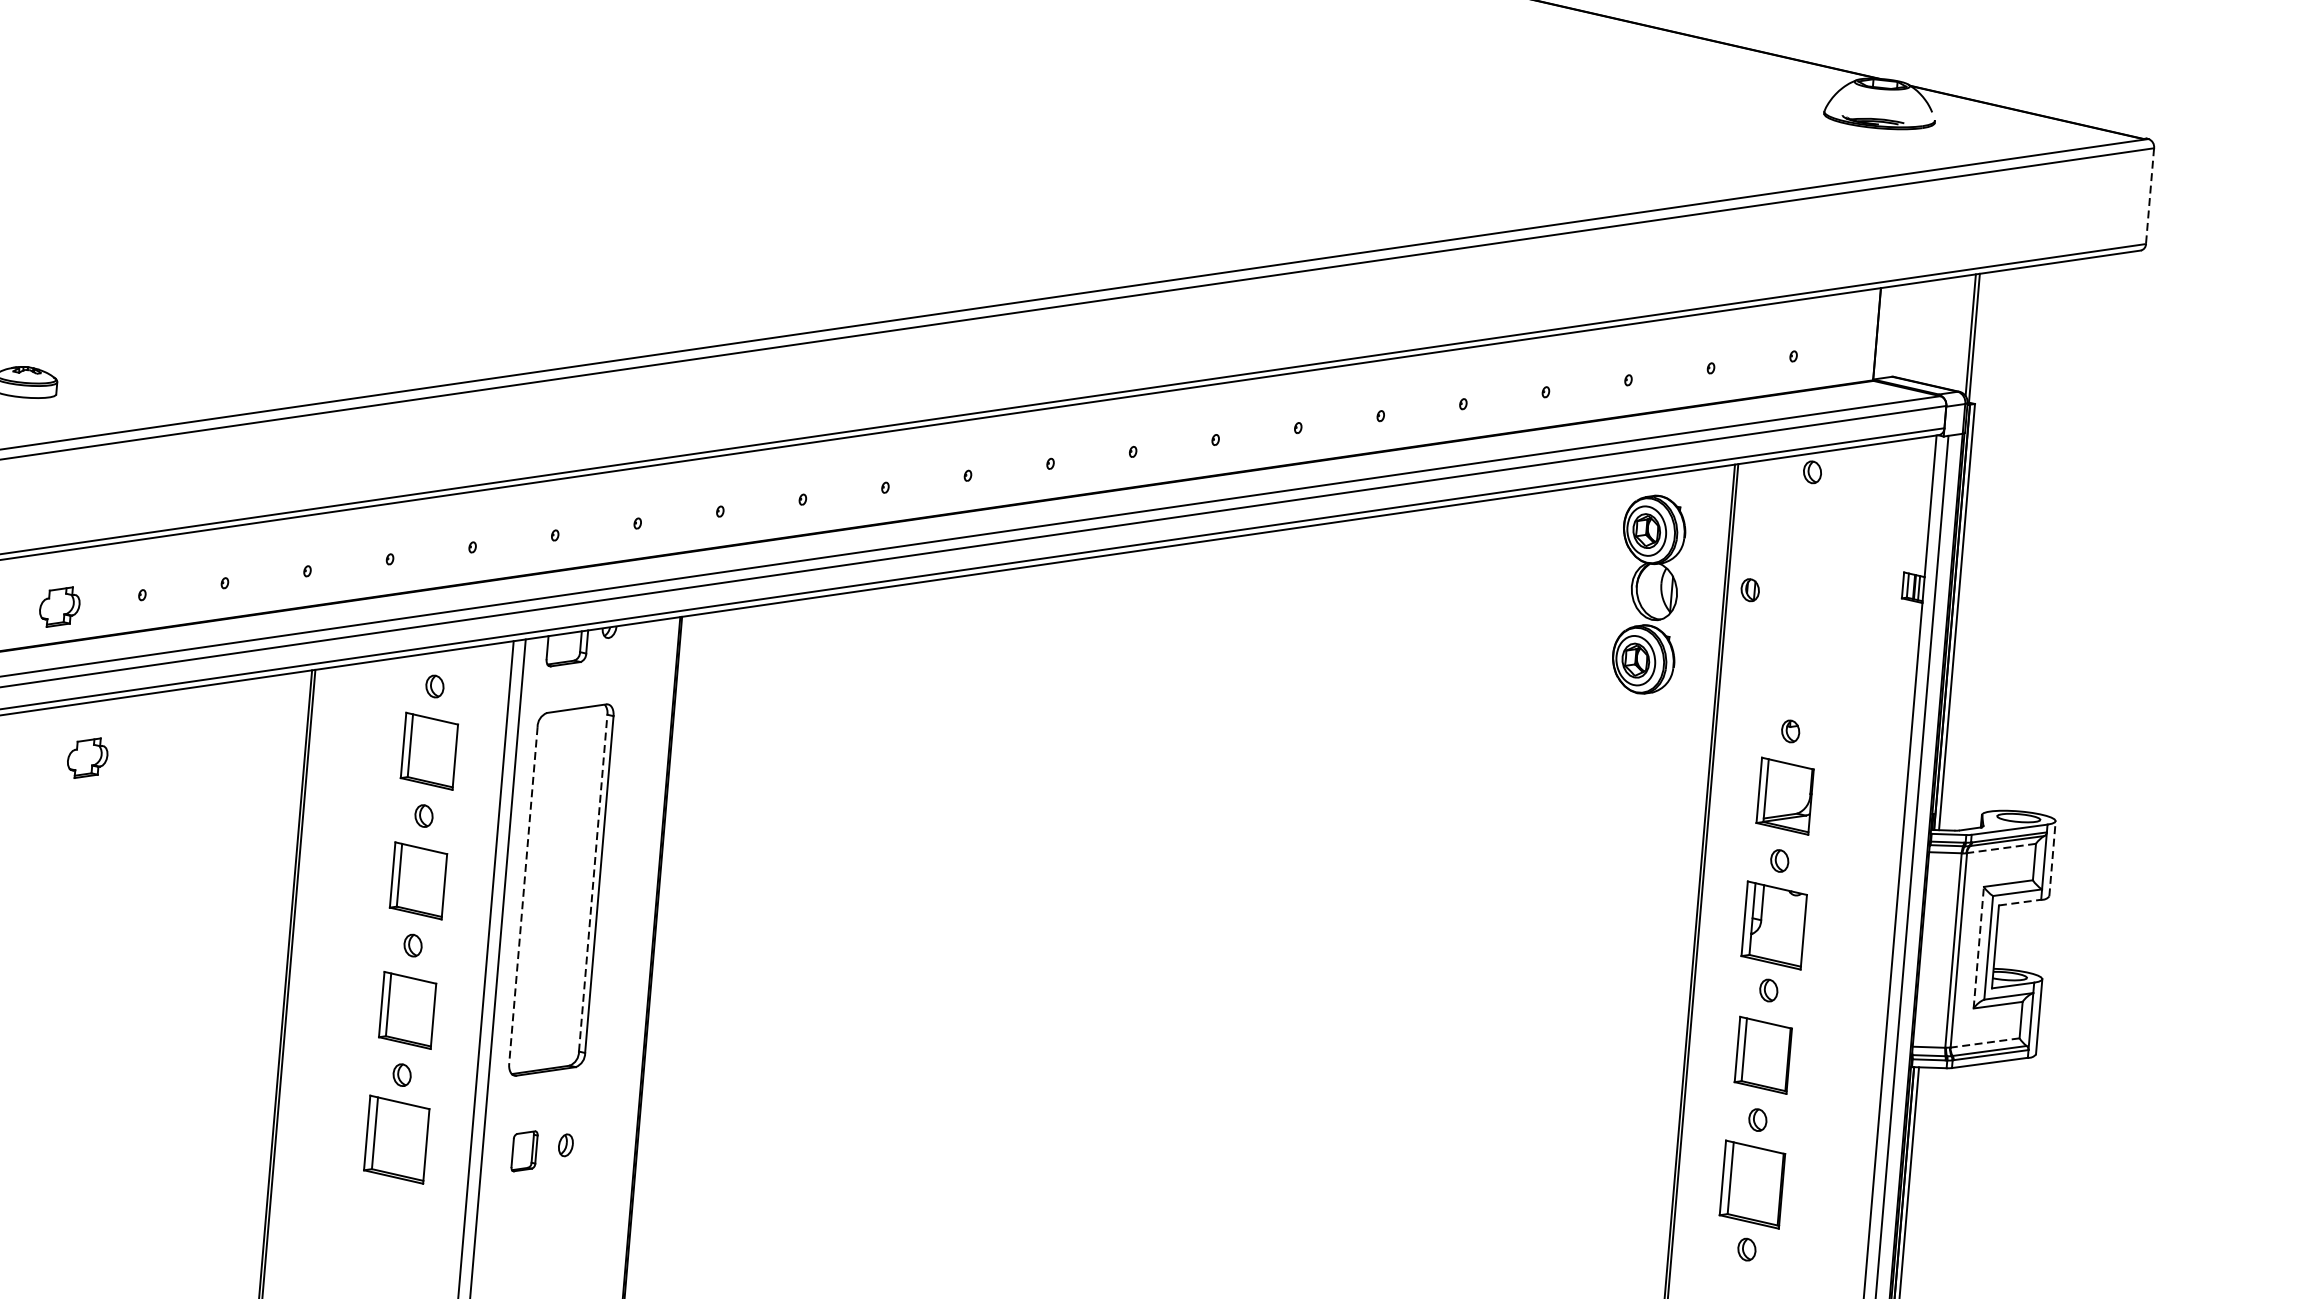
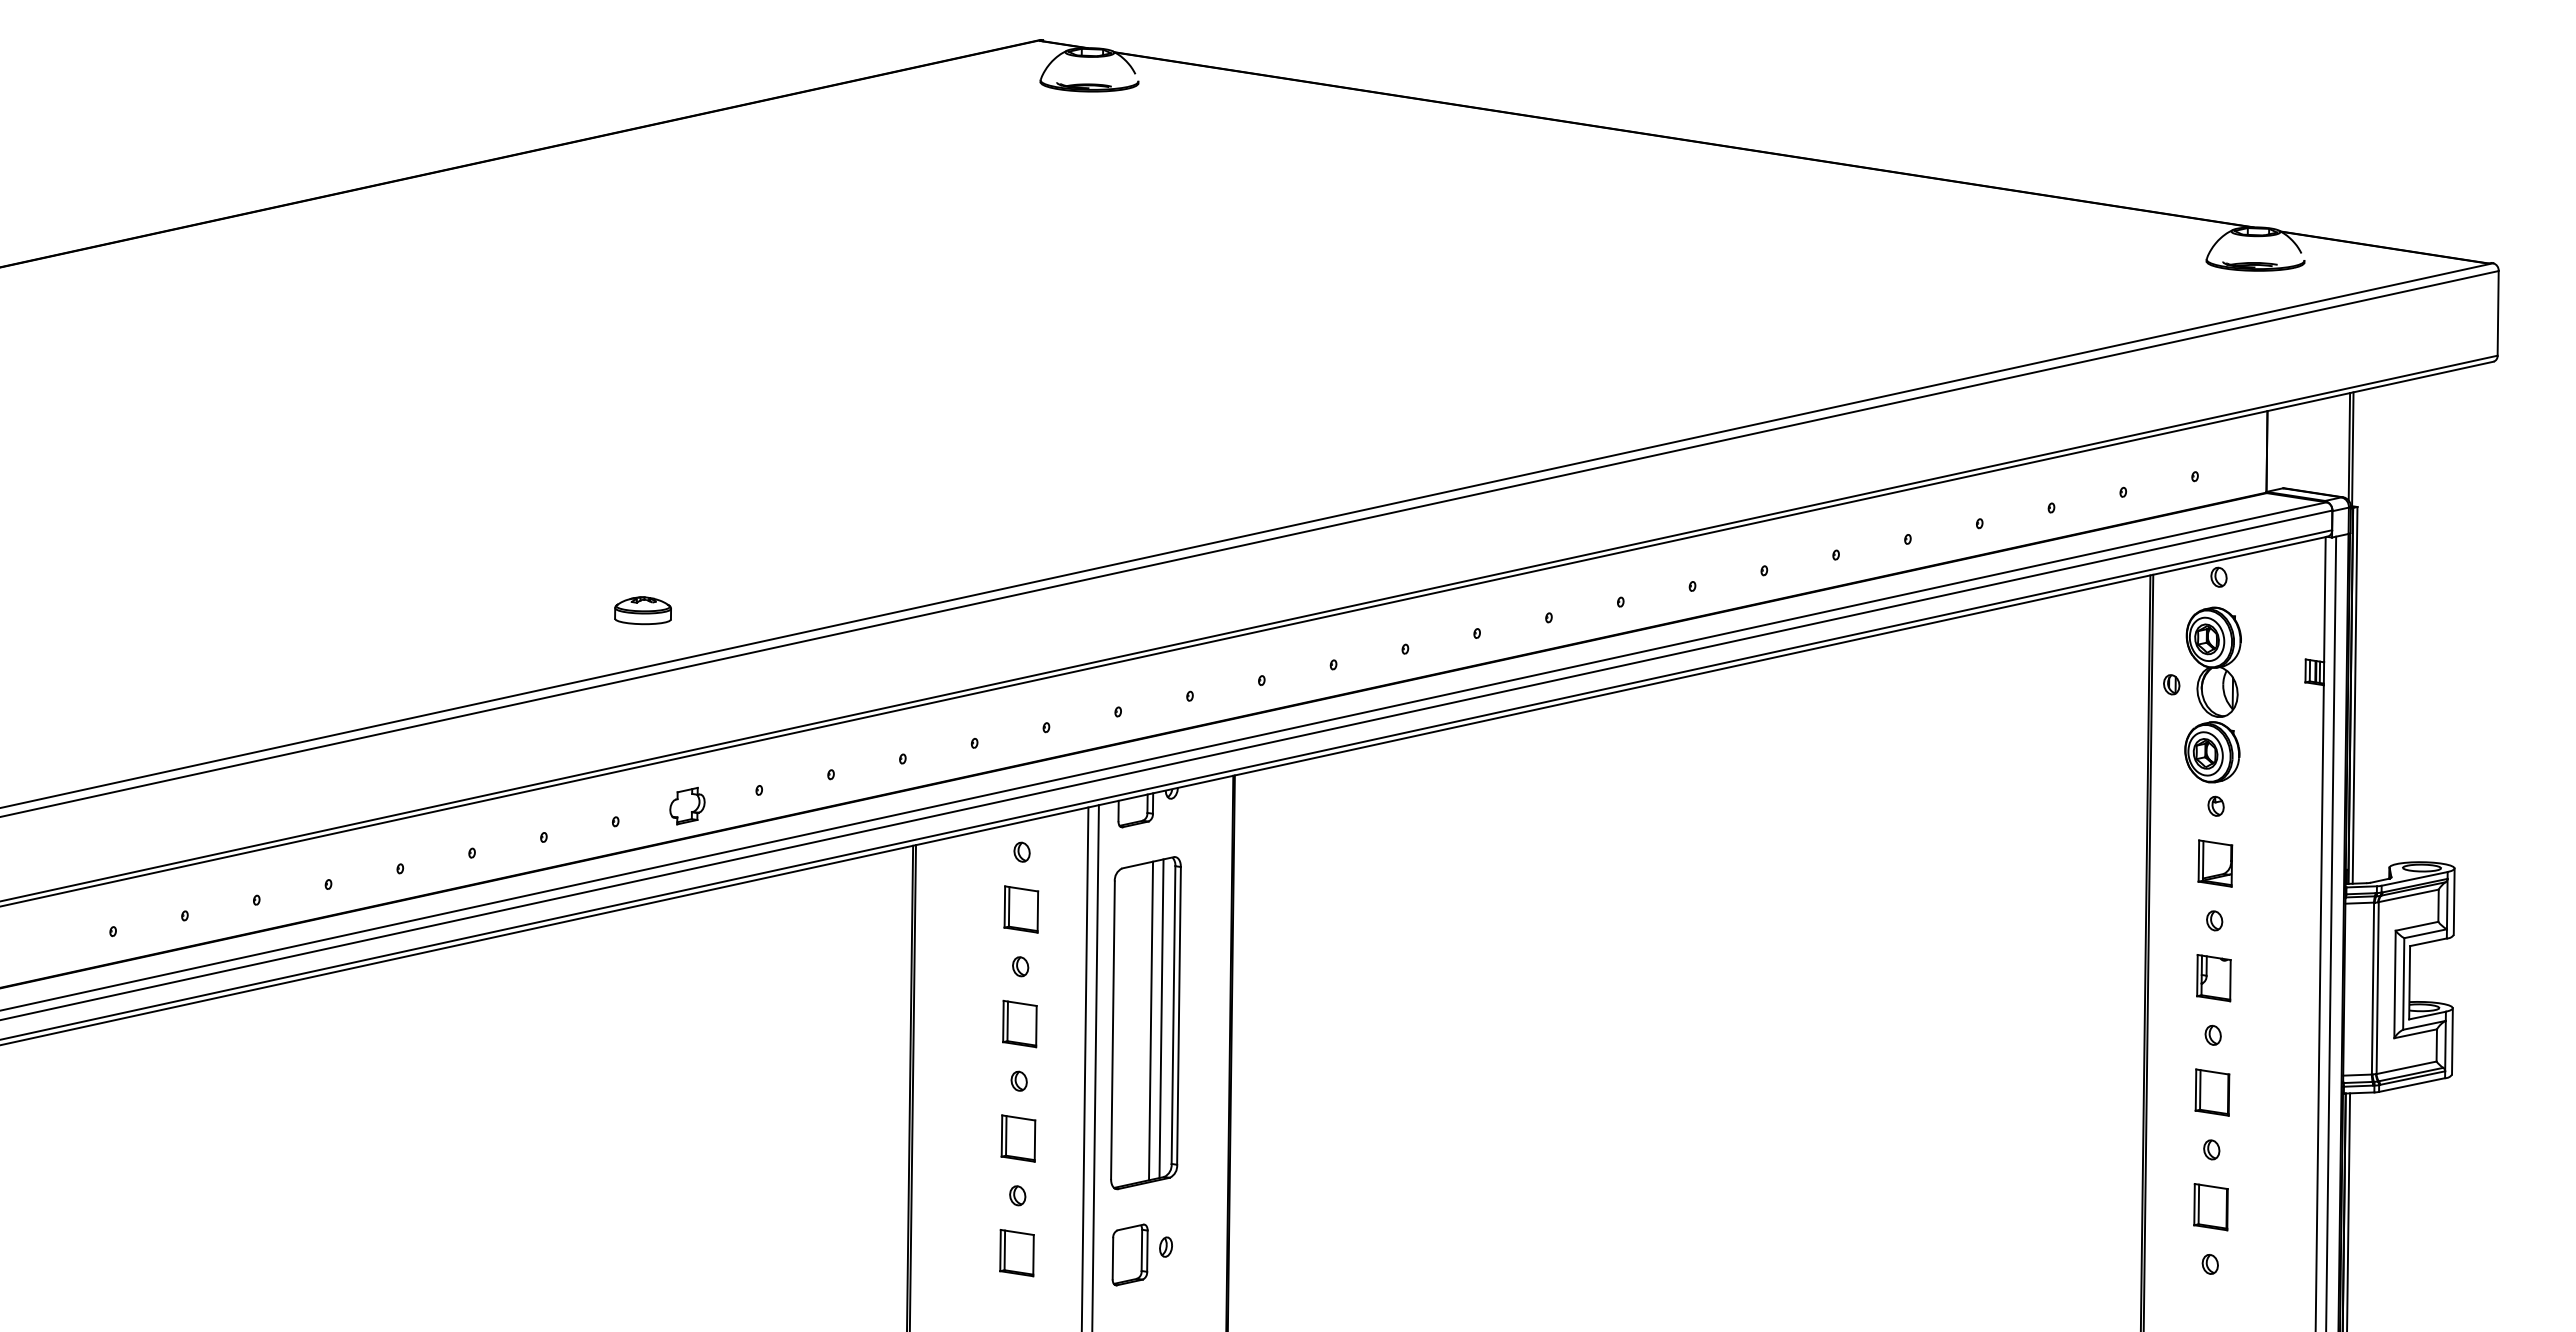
line: (2150, 196) -> (2498, 313), dashed -> solid
part: (1648, 593) -> (2212, 694), moved
part: (429, 751) -> (1021, 909), size x0.71
part: (87, 757) -> (721, 936), removed
part: (1785, 796) -> (2215, 863), size x0.71
line: (2001, 848) -> (2408, 895), dashed -> solid
line: (2052, 858) -> (2454, 901), dashed -> solid
part: (418, 880) -> (1019, 1023), size x0.71
line: (593, 883) -> (1173, 1015), dashed -> solid
line: (579, 886) -> (1161, 1018), added
line: (567, 887) -> (1151, 1020), added
line: (522, 895) -> (1112, 1030), dashed -> solid
line: (2020, 902) -> (2428, 942), dashed -> solid
part: (1773, 926) -> (2213, 978), size x0.62
line: (1979, 947) -> (2395, 984), dashed -> solid
part: (407, 1010) -> (1018, 1138), size x0.71
line: (1985, 1042) -> (2406, 1067), dashed -> solid
part: (1763, 1055) -> (2212, 1092), size x0.71
part: (396, 1140) -> (1016, 1253), size x0.62
part: (523, 1150) -> (1129, 1254), size x1.67
part: (1751, 1185) -> (2210, 1207), size x0.62

